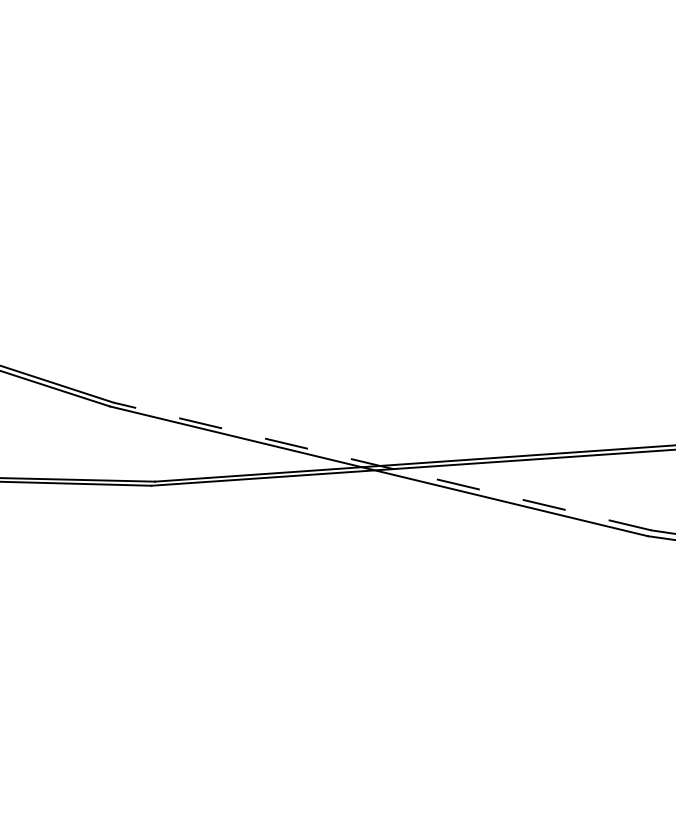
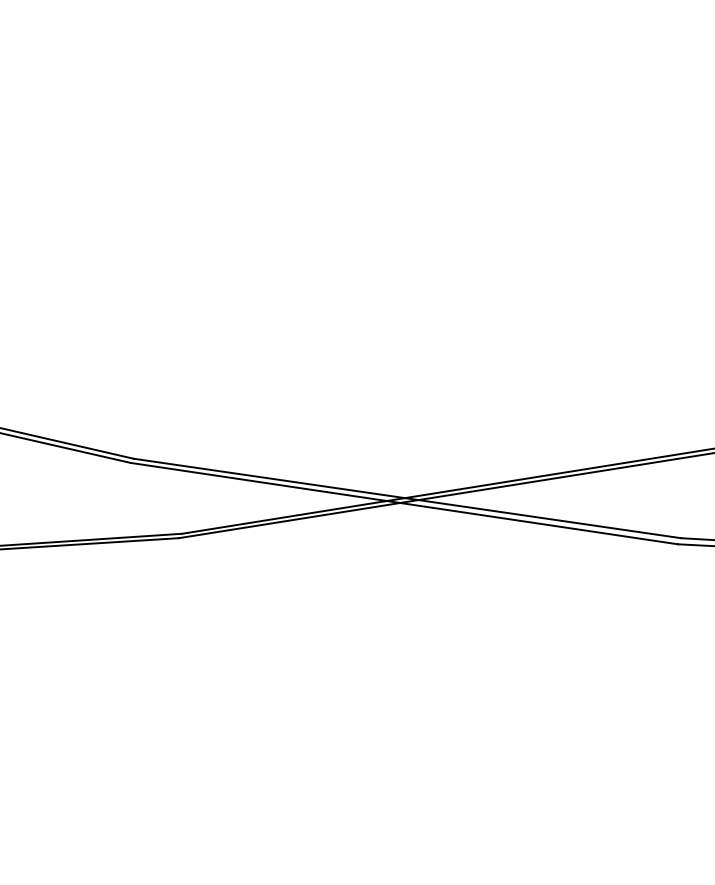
line: (382, 466) -> (407, 498), dashed -> solid

